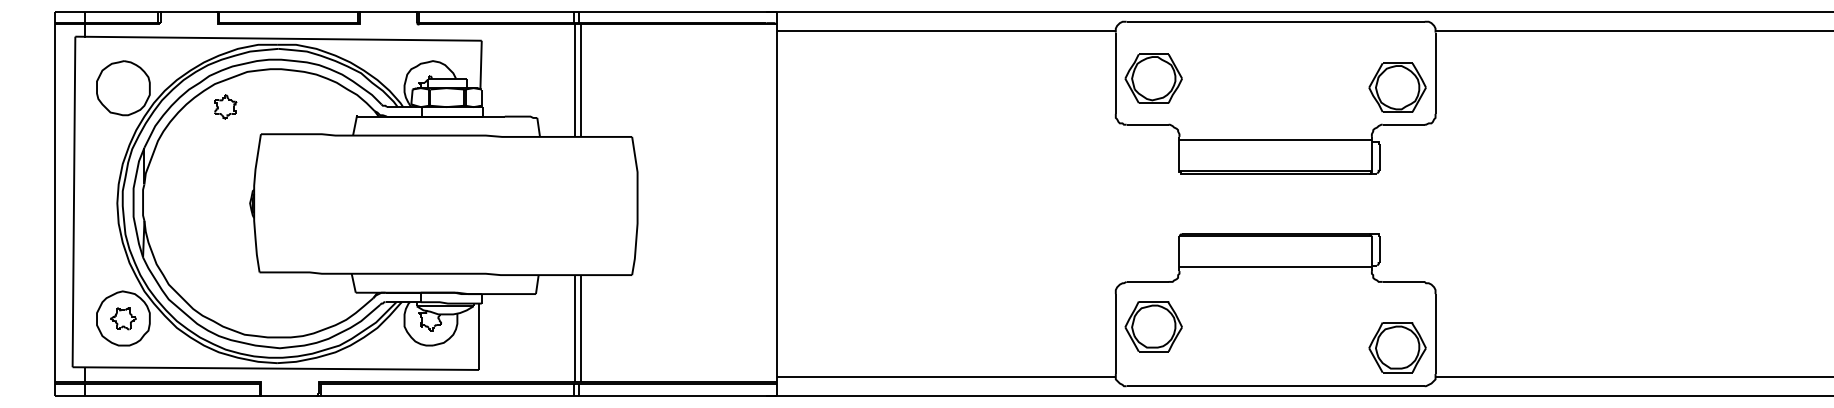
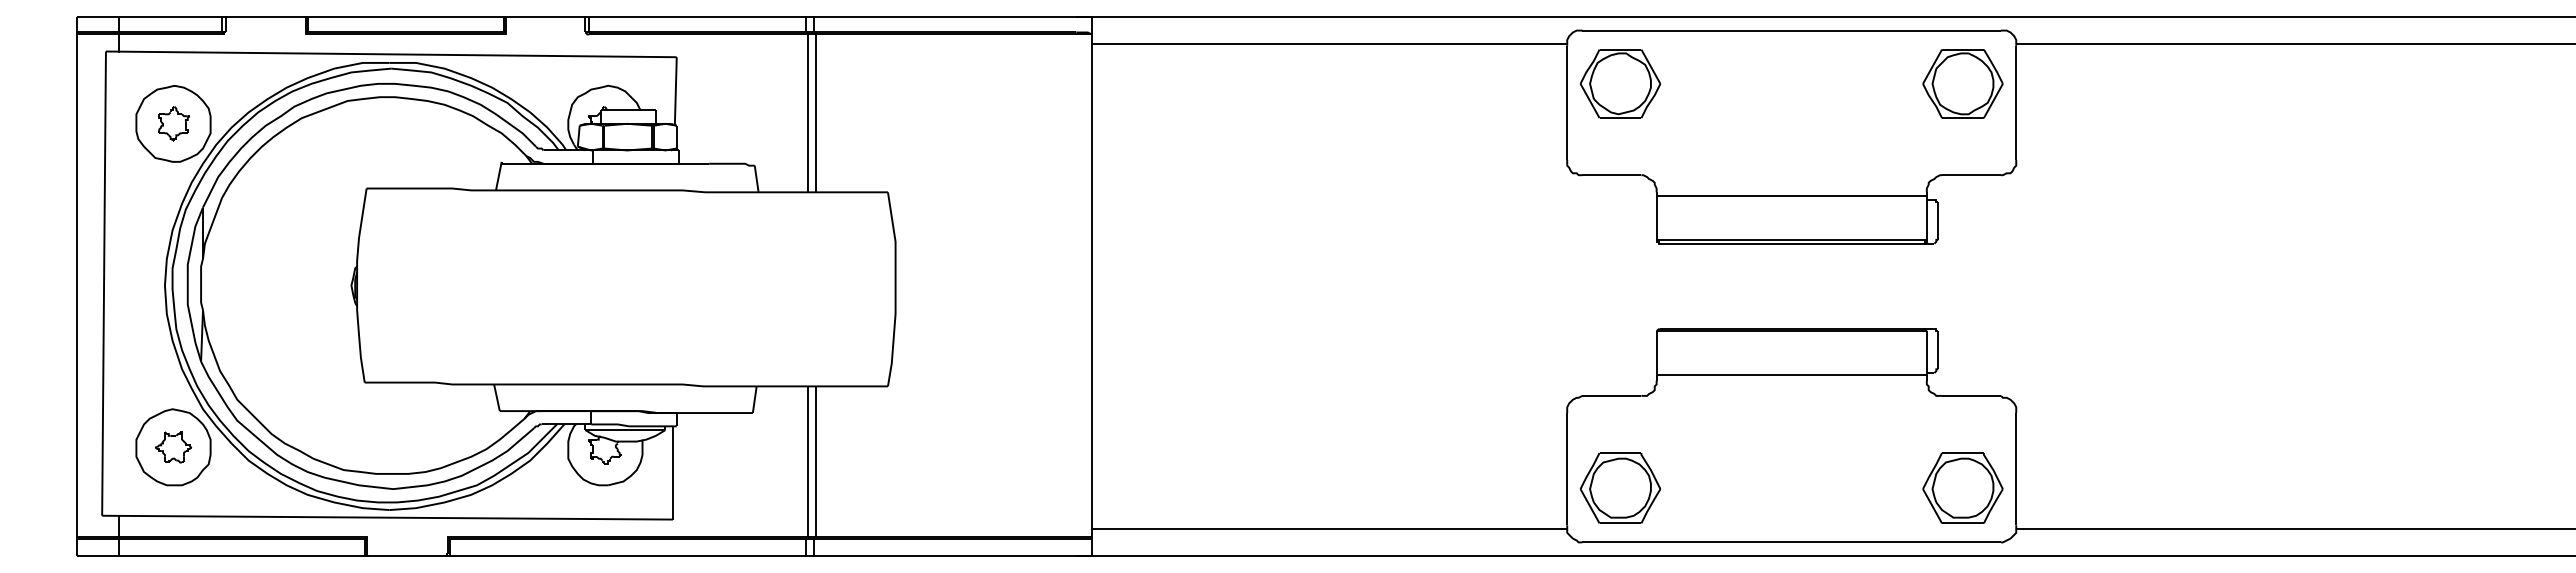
part: (1153, 78) -> (1620, 83), moved
part: (1397, 87) -> (1962, 83), moved
part: (225, 106) -> (173, 122), moved
part: (1153, 326) -> (1620, 488), moved

